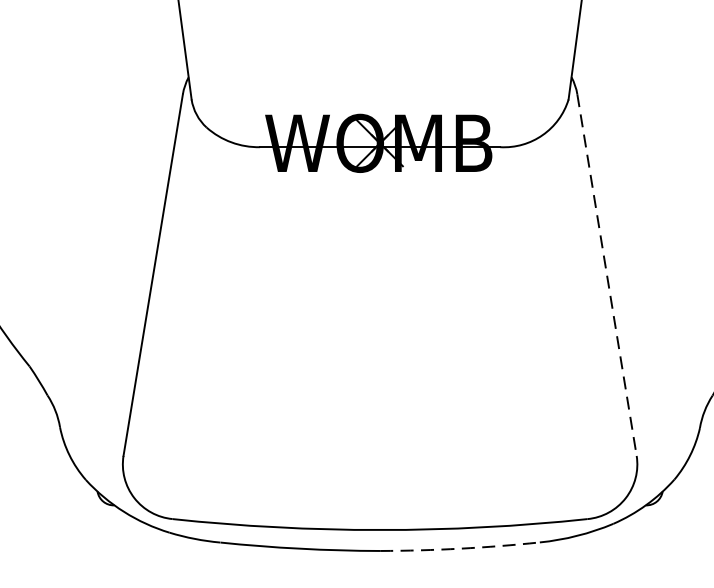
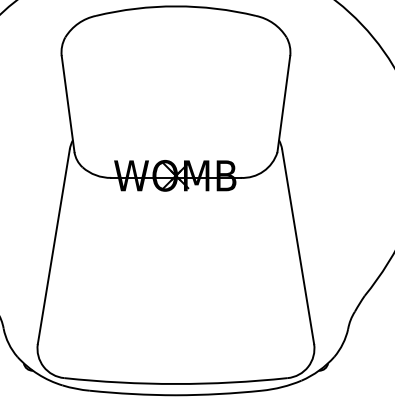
line: (607, 274) -> (298, 246), dashed -> solid
arc: (460, 549) -> (219, 394), dashed -> solid

